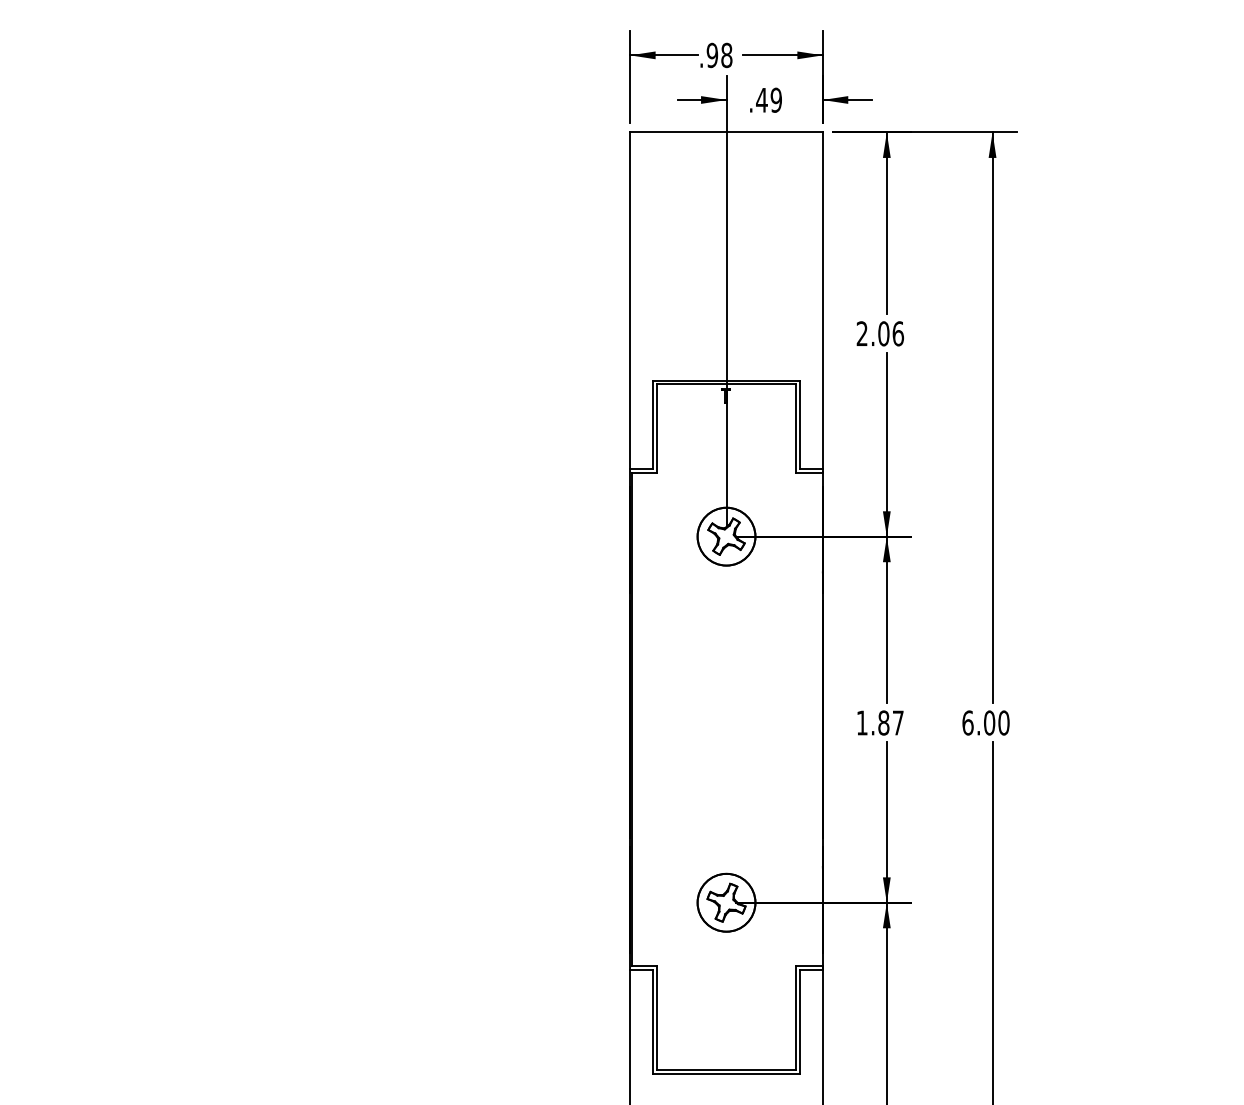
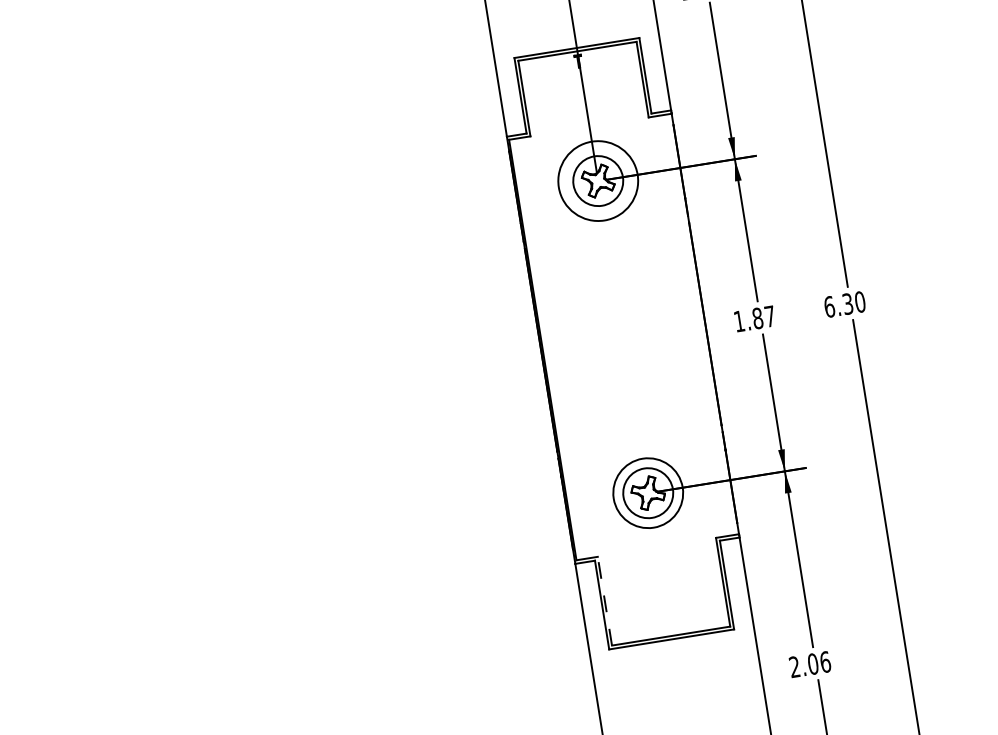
circle: (726, 536) -> (598, 180), size x1.6
text: (989, 722) -> (847, 303), 6.00 -> 6.30
circle: (726, 902) -> (648, 492), size x1.4
line: (657, 1017) -> (605, 600), solid -> dashed

